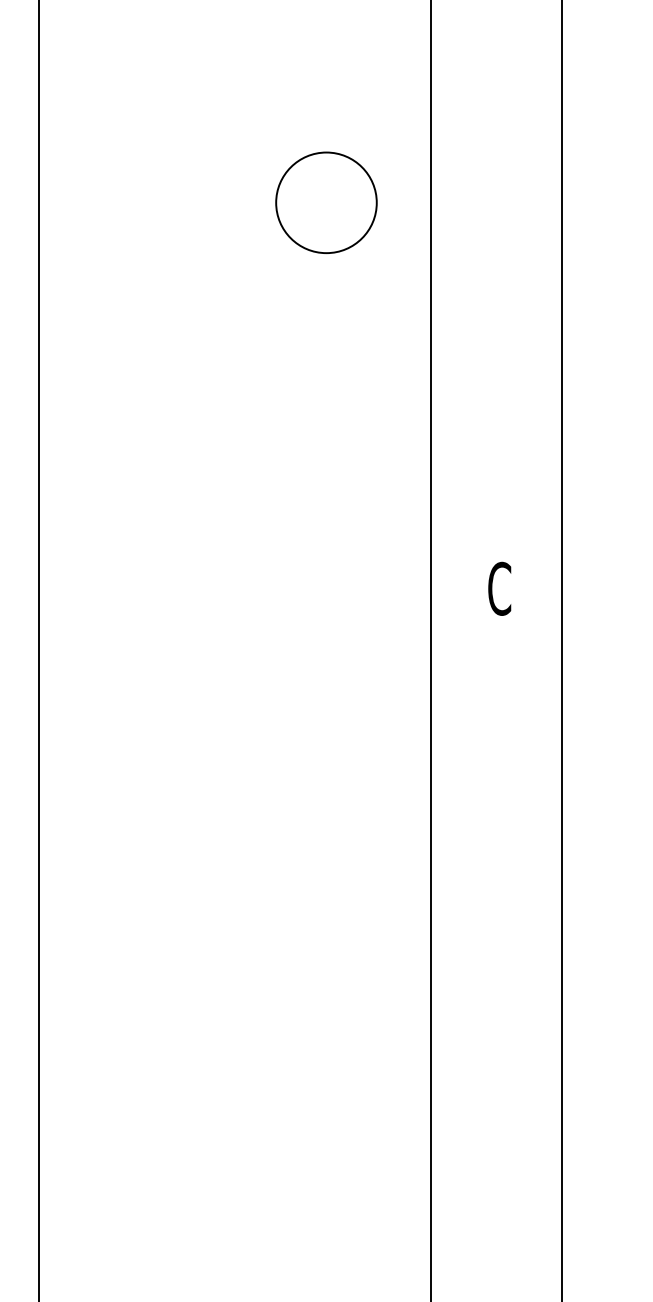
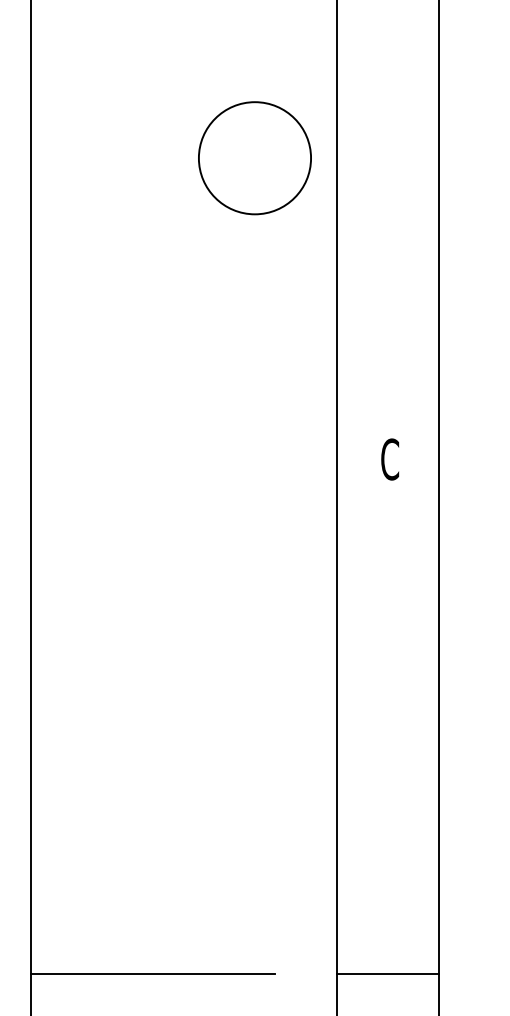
circle: (326, 202) -> (255, 158), size x1.43
line: (195, 1248) -> (152, 974), added
line: (496, 1248) -> (387, 974), added

